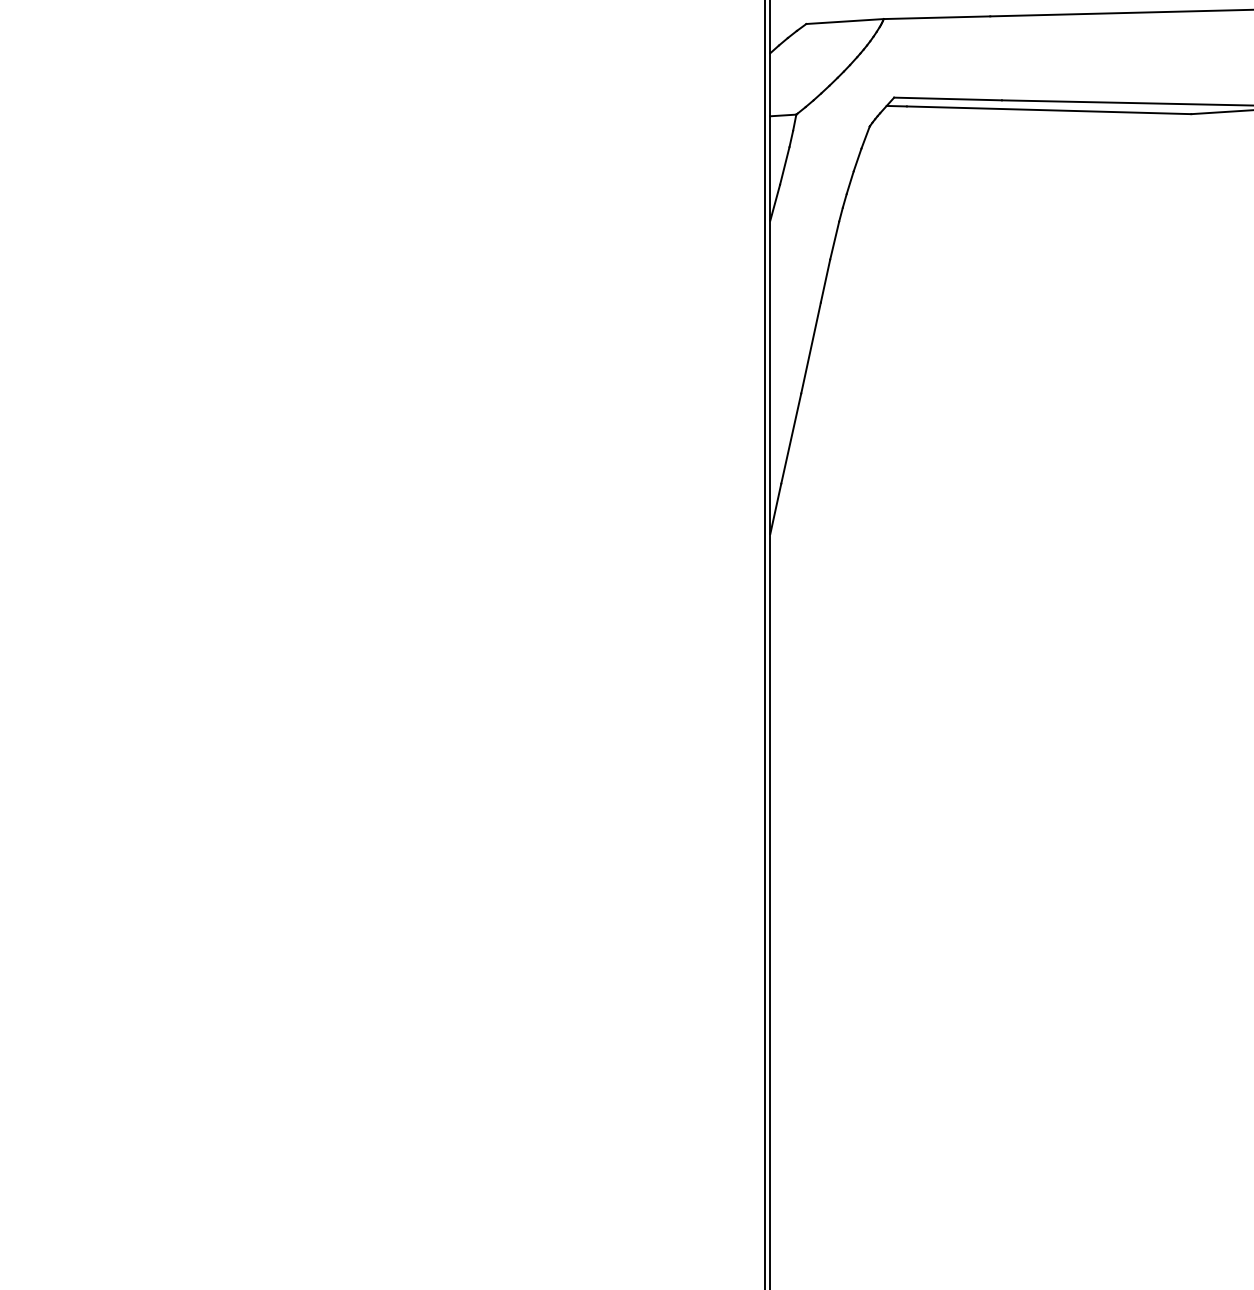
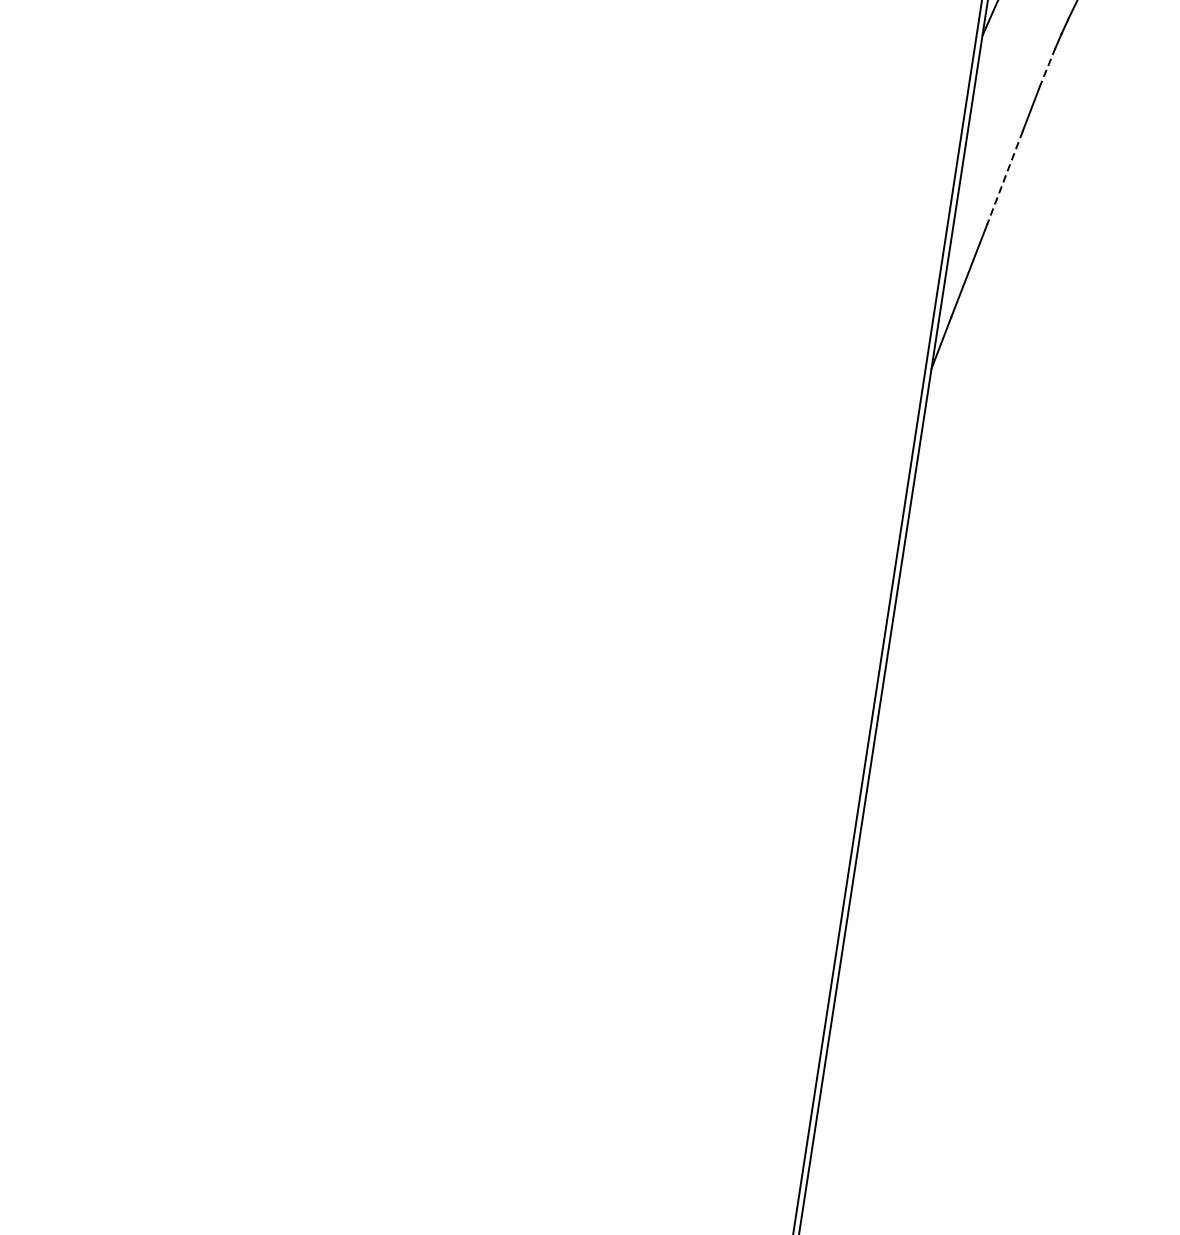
line: (834, 240) -> (1047, 67), solid -> dashed
line: (811, 348) -> (1005, 178), solid -> dashed

